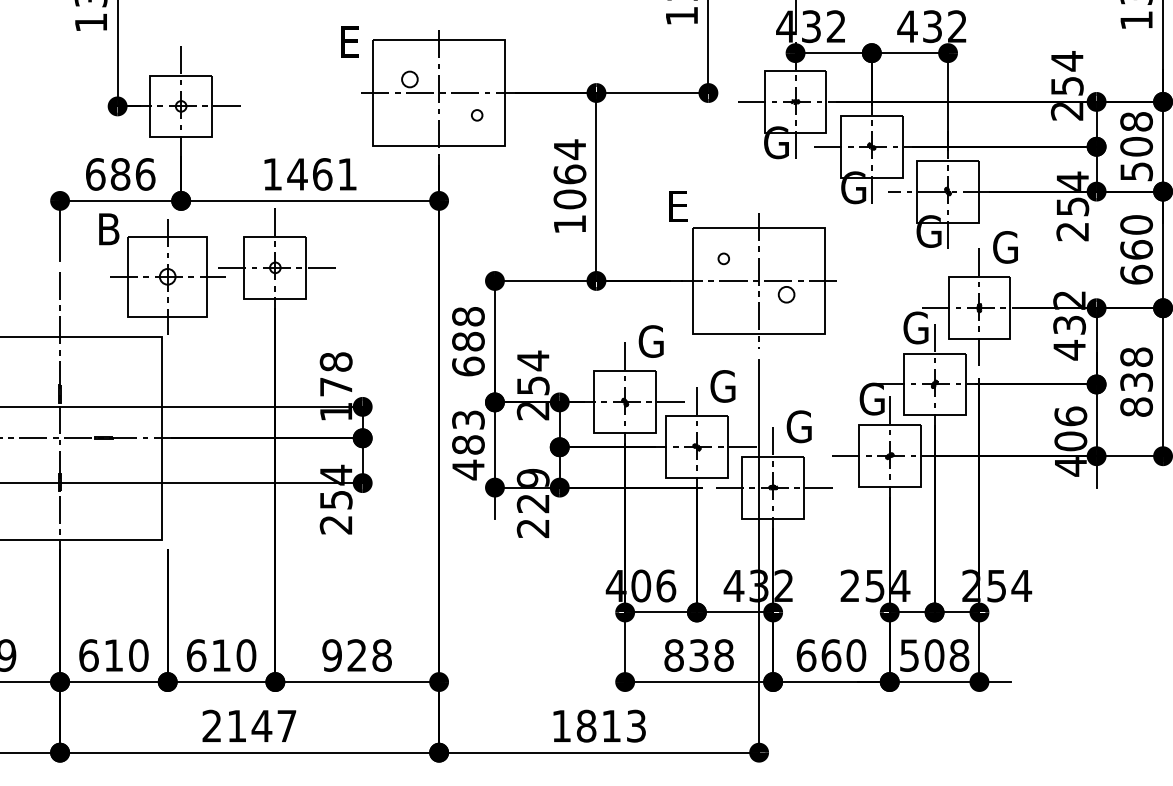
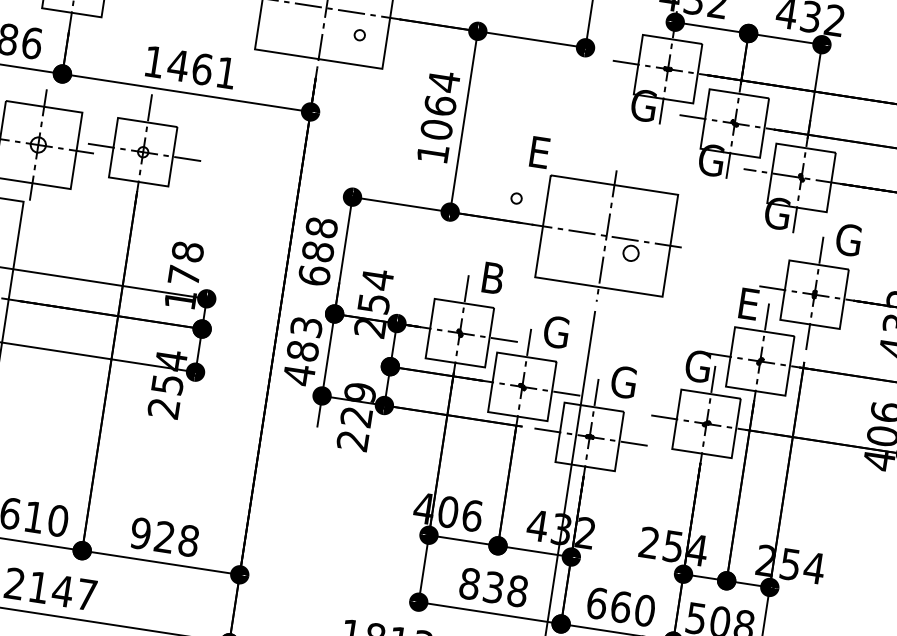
circle: (723, 258) -> (516, 198), moved
text: (915, 327) -> (750, 303), G -> E
text: (650, 341) -> (493, 278), G -> B

